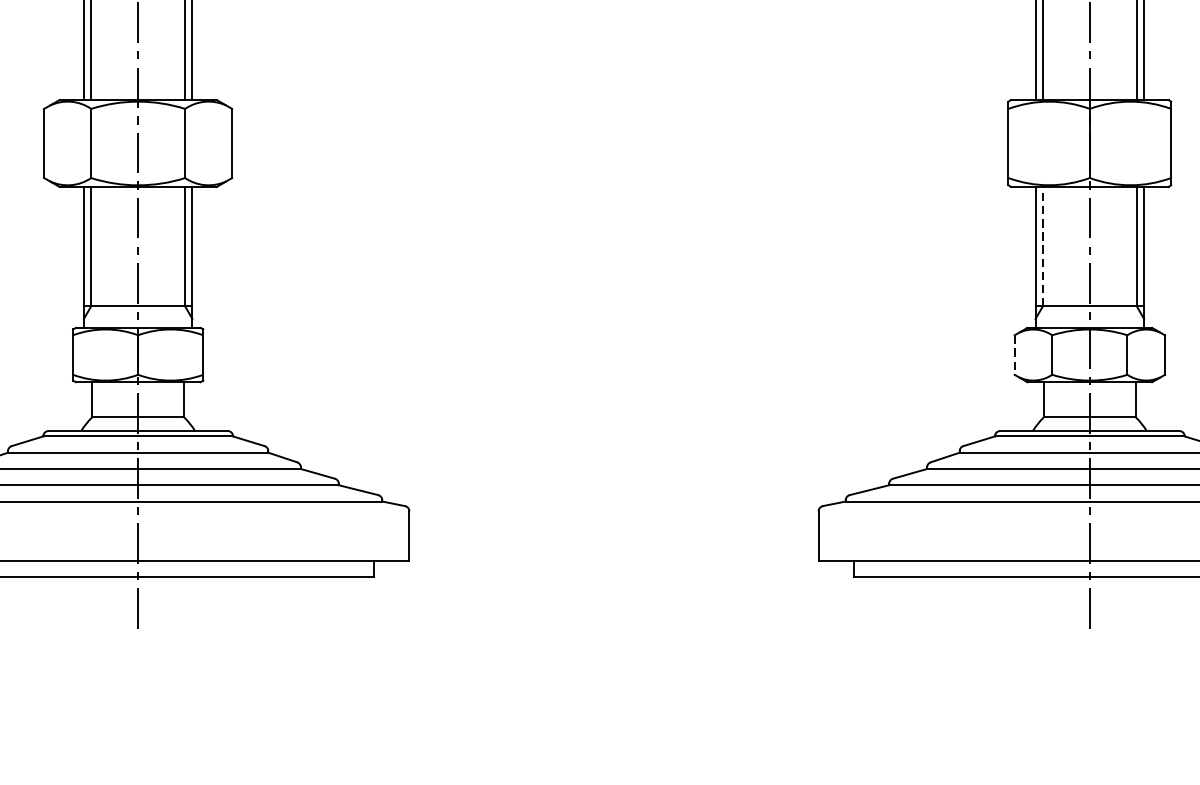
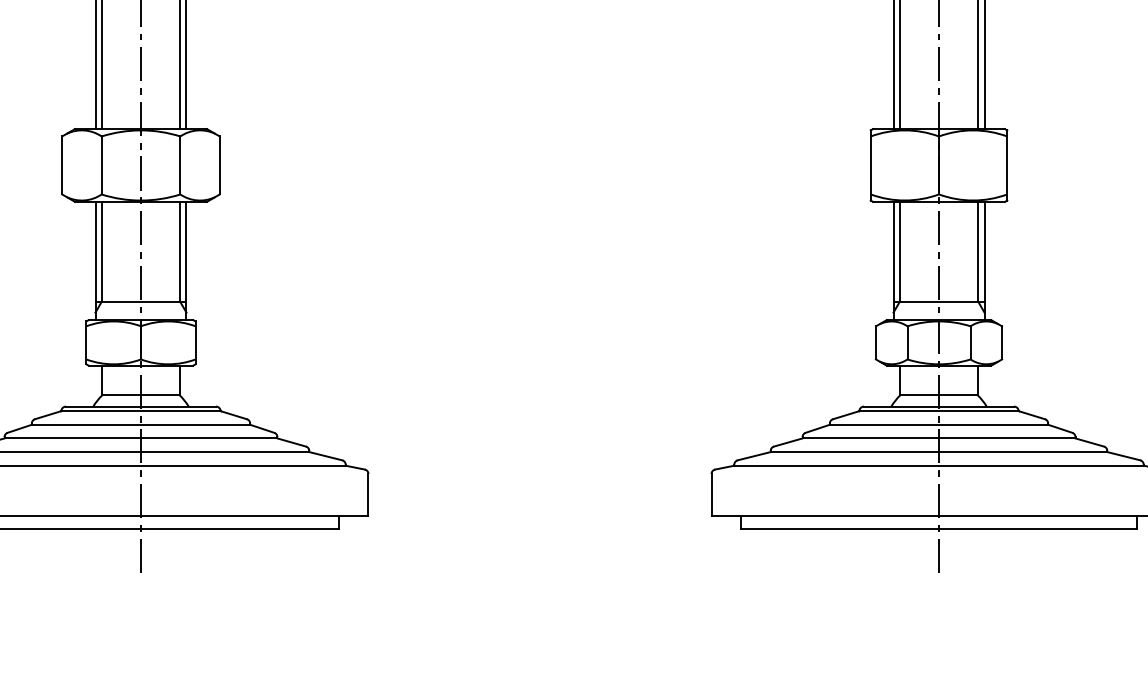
line: (1042, 246) -> (899, 251), dashed -> solid
line: (1014, 354) -> (875, 342), dashed -> solid

